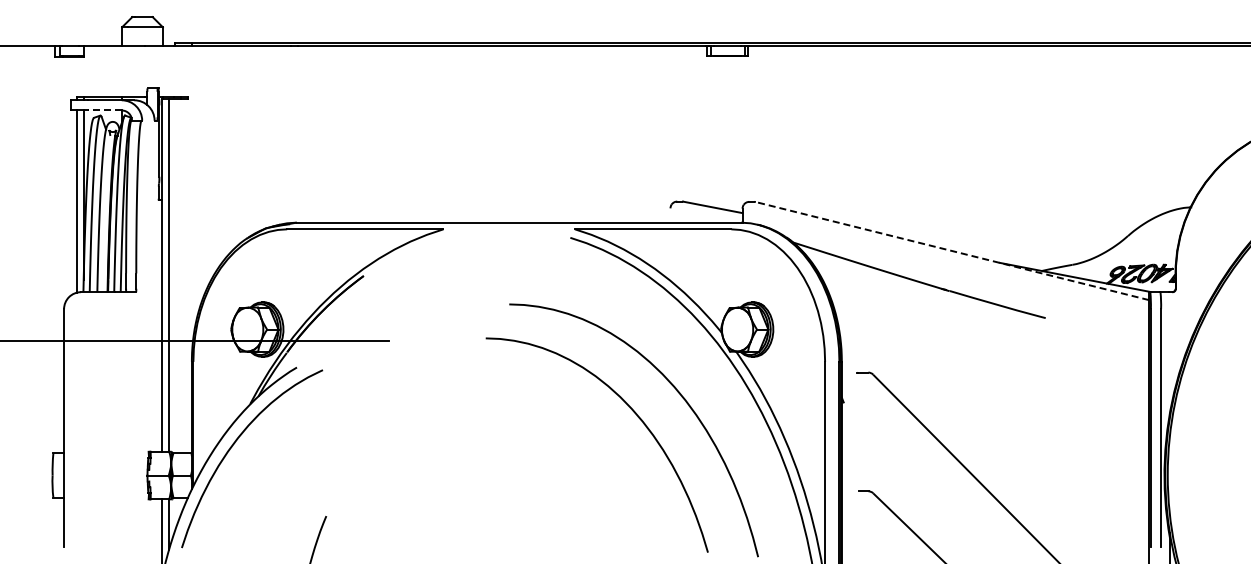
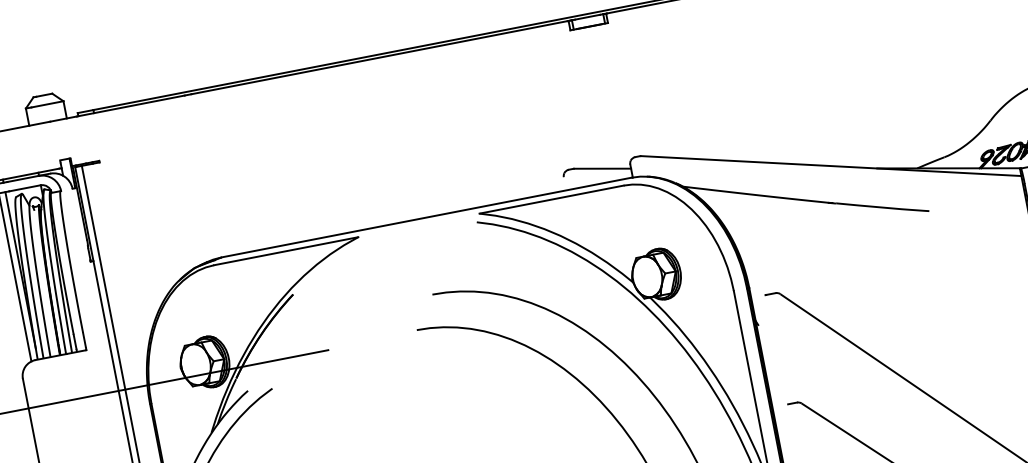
line: (104, 110) -> (24, 188), dashed -> solid
line: (952, 251) -> (831, 166), dashed -> solid

